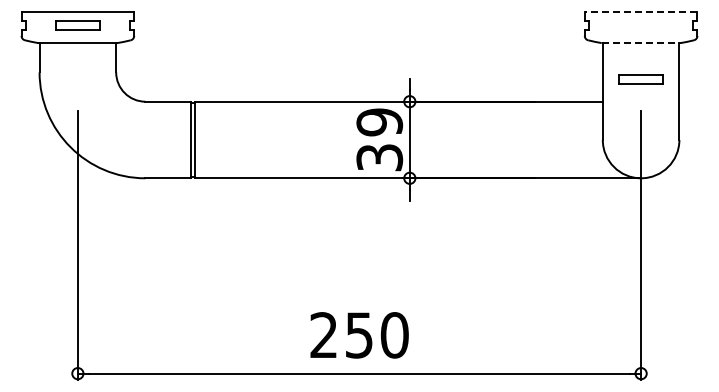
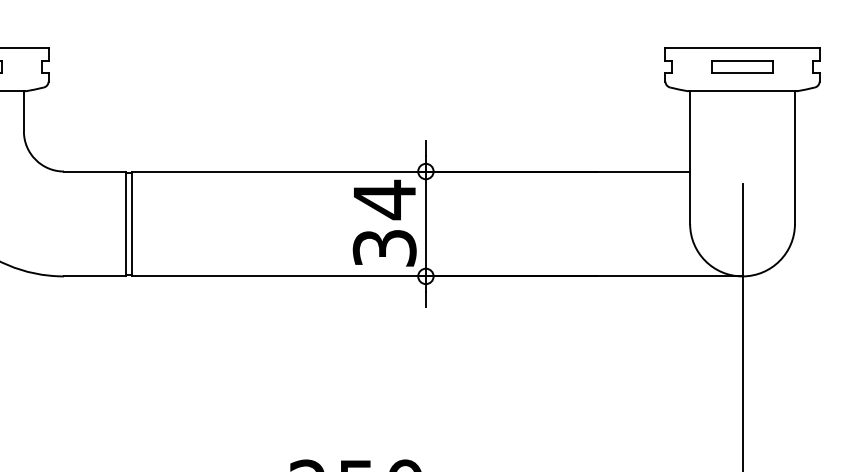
line: (640, 11) -> (741, 48), dashed -> solid
line: (641, 43) -> (743, 91), dashed -> solid
part: (640, 79) -> (741, 67), moved
text: (379, 122) -> (384, 200), 39 -> 34

